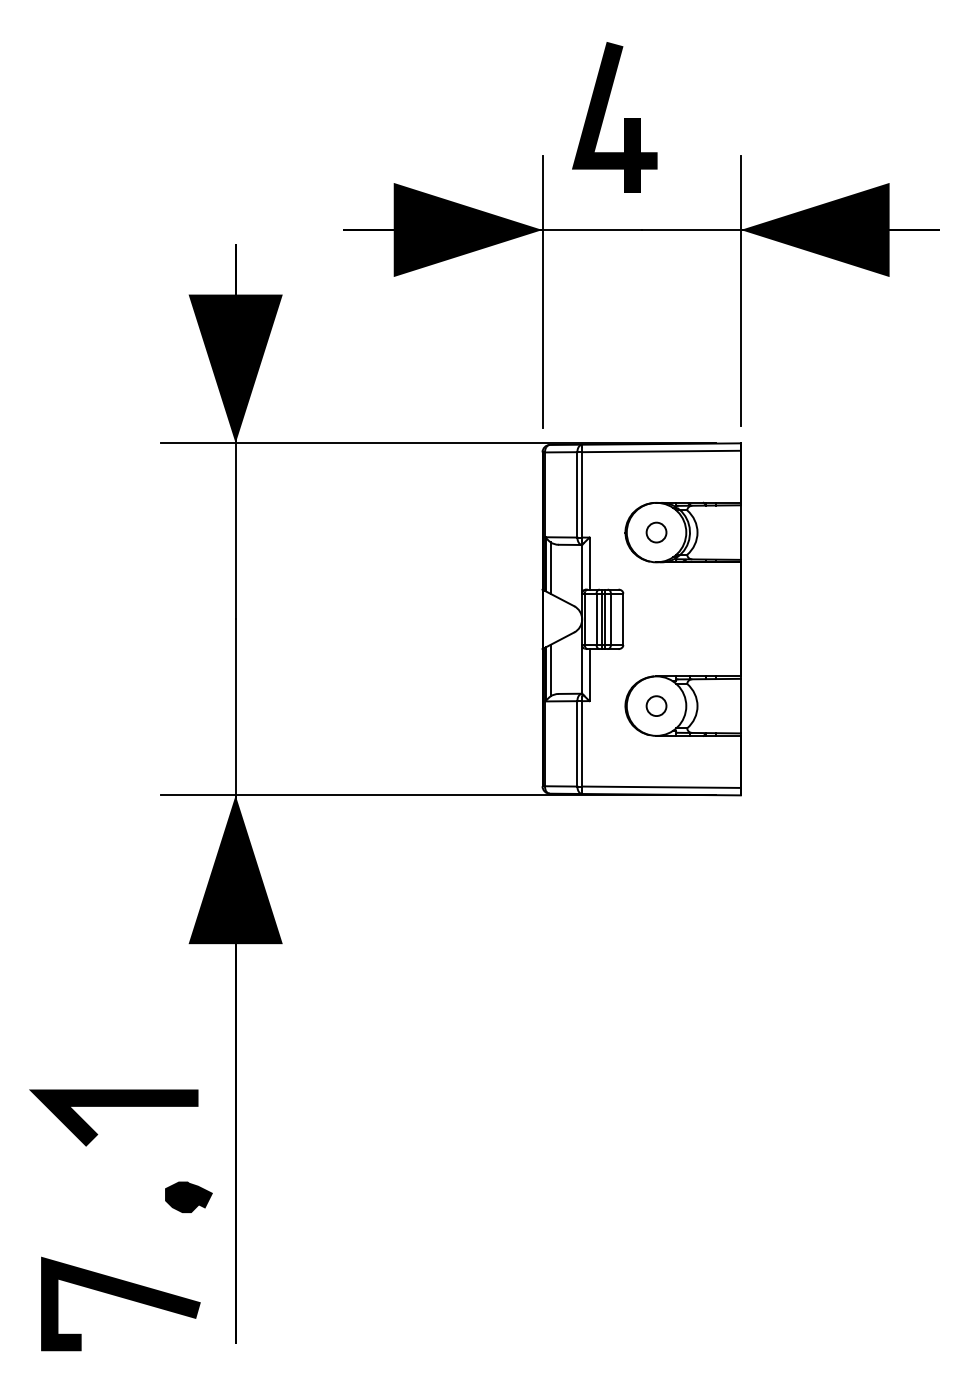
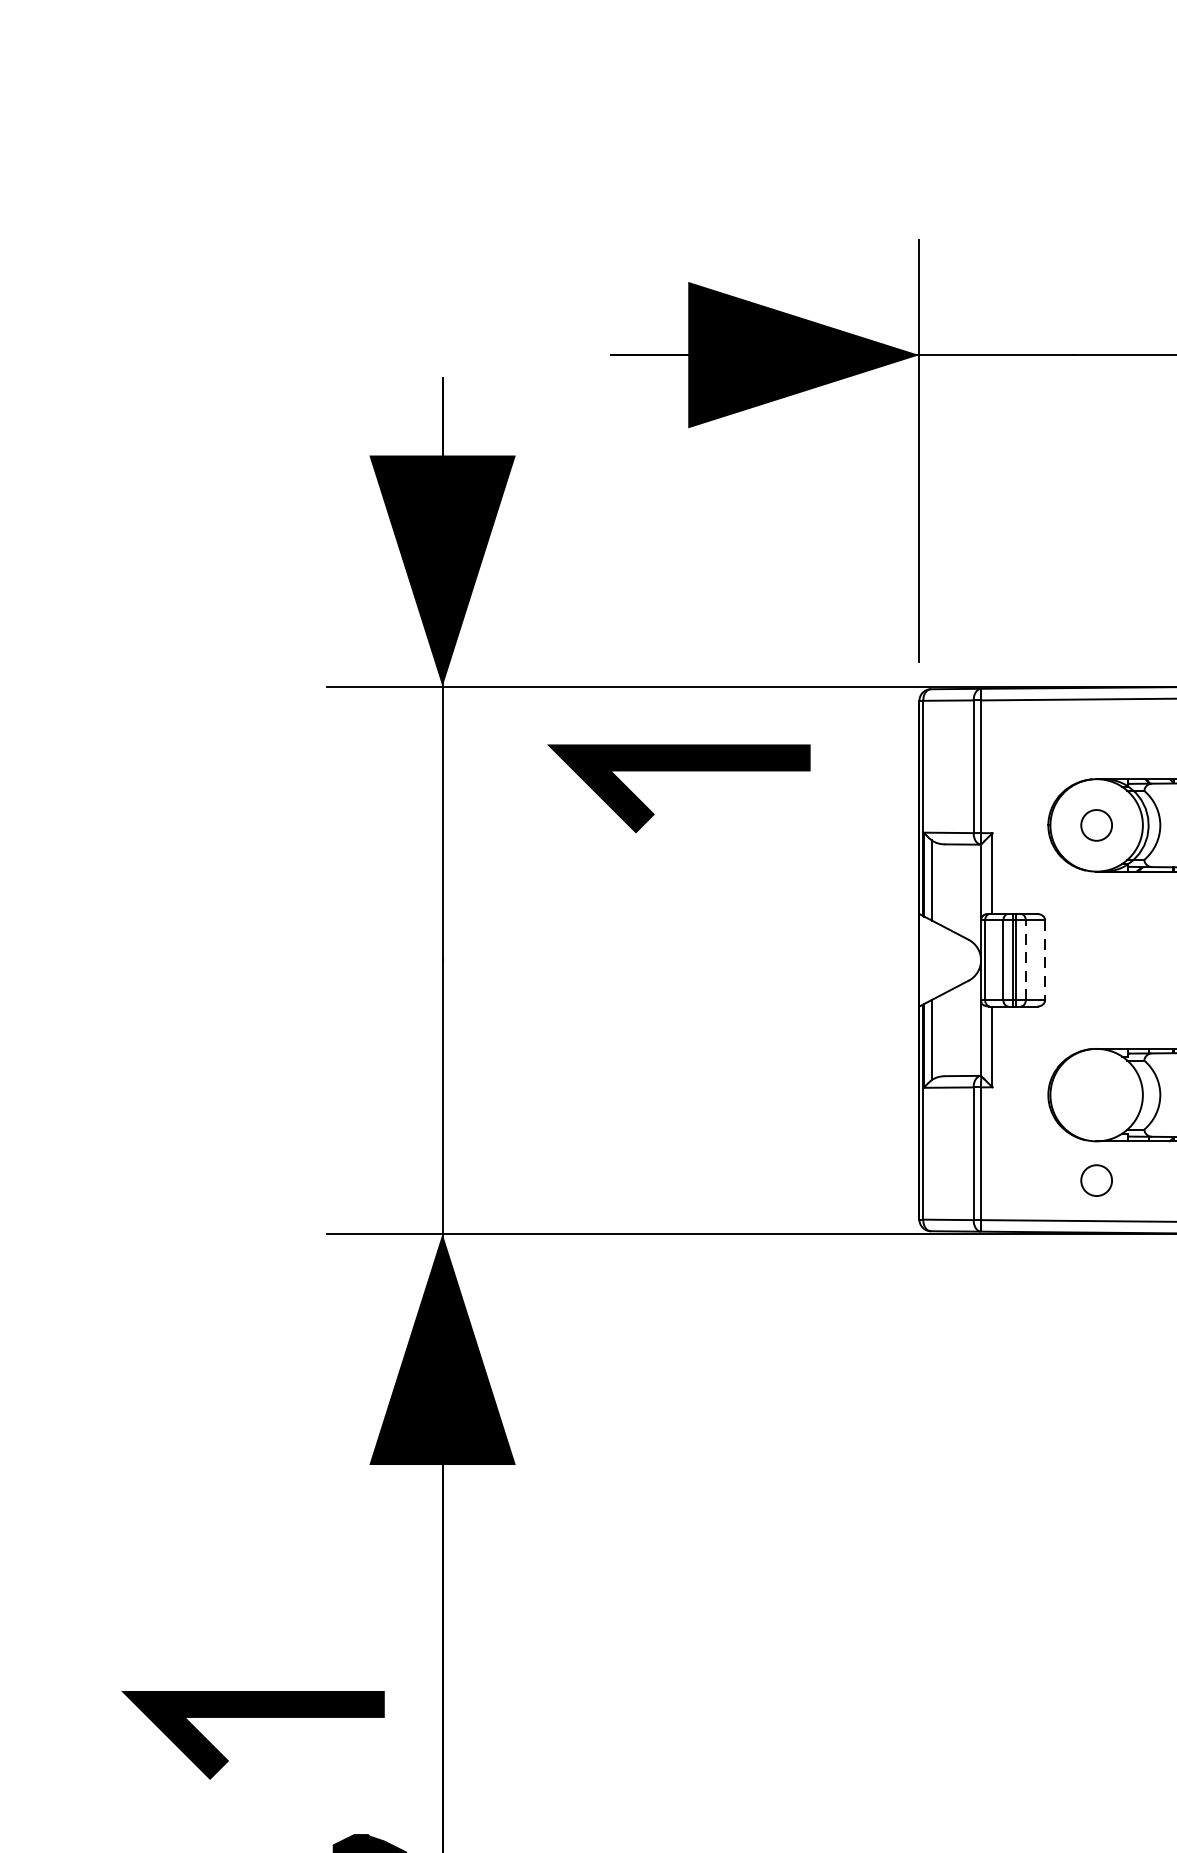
part: (605, 113) -> (1017, 174), removed
line: (387, 497) -> (678, 770), added
line: (610, 619) -> (1025, 960), solid -> dashed
line: (623, 619) -> (1045, 960), solid -> dashed
circle: (656, 705) -> (1096, 1179), moved

